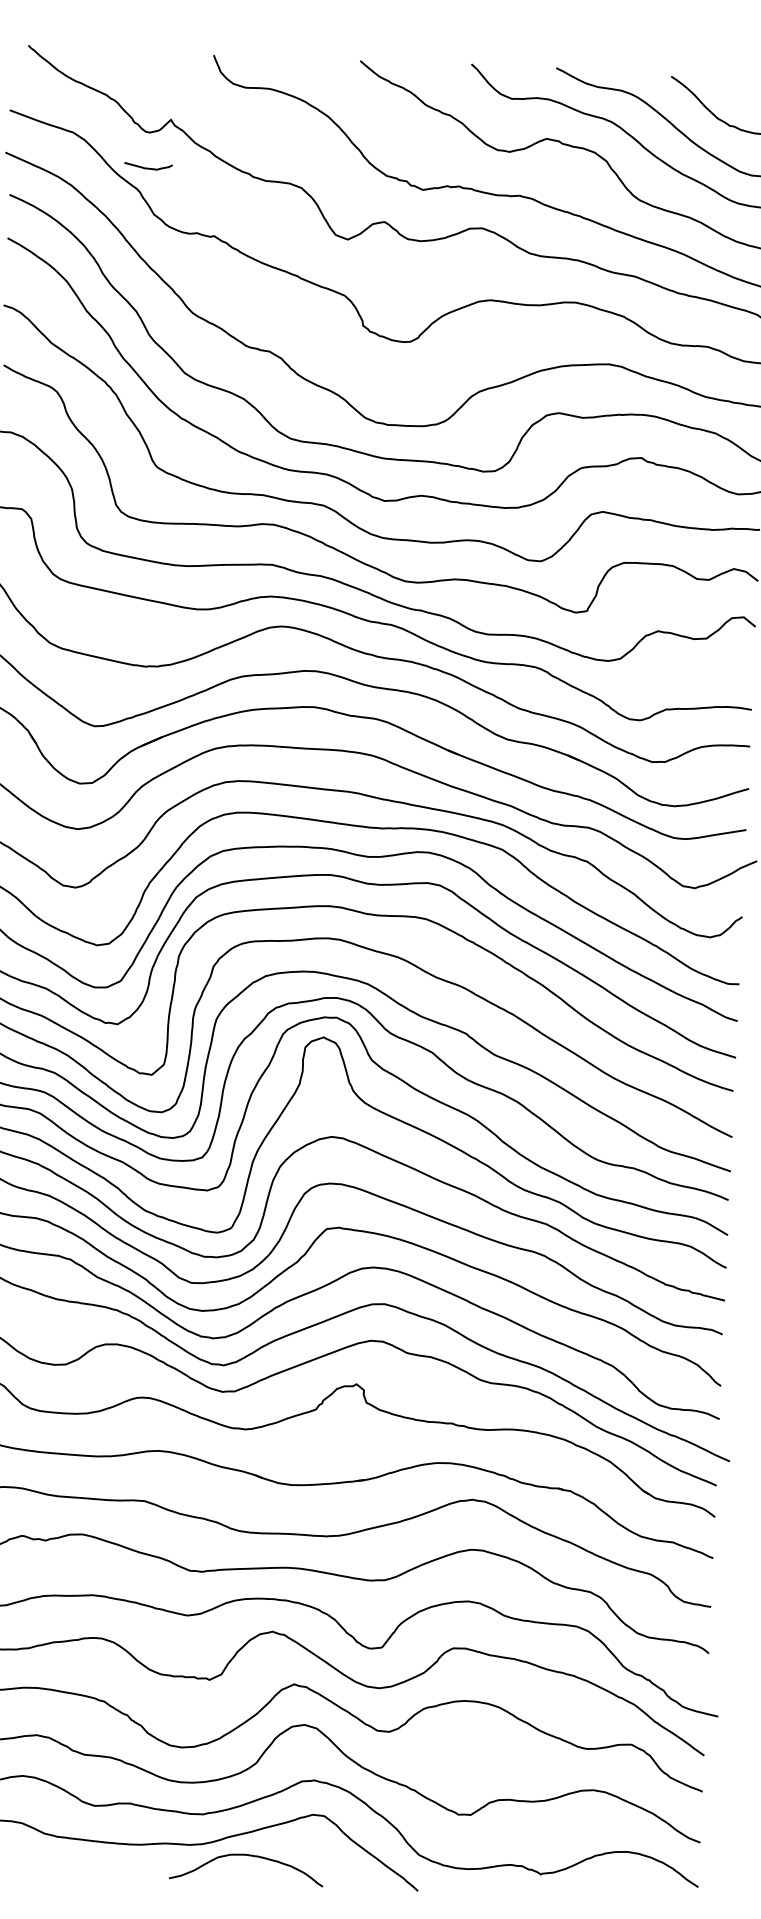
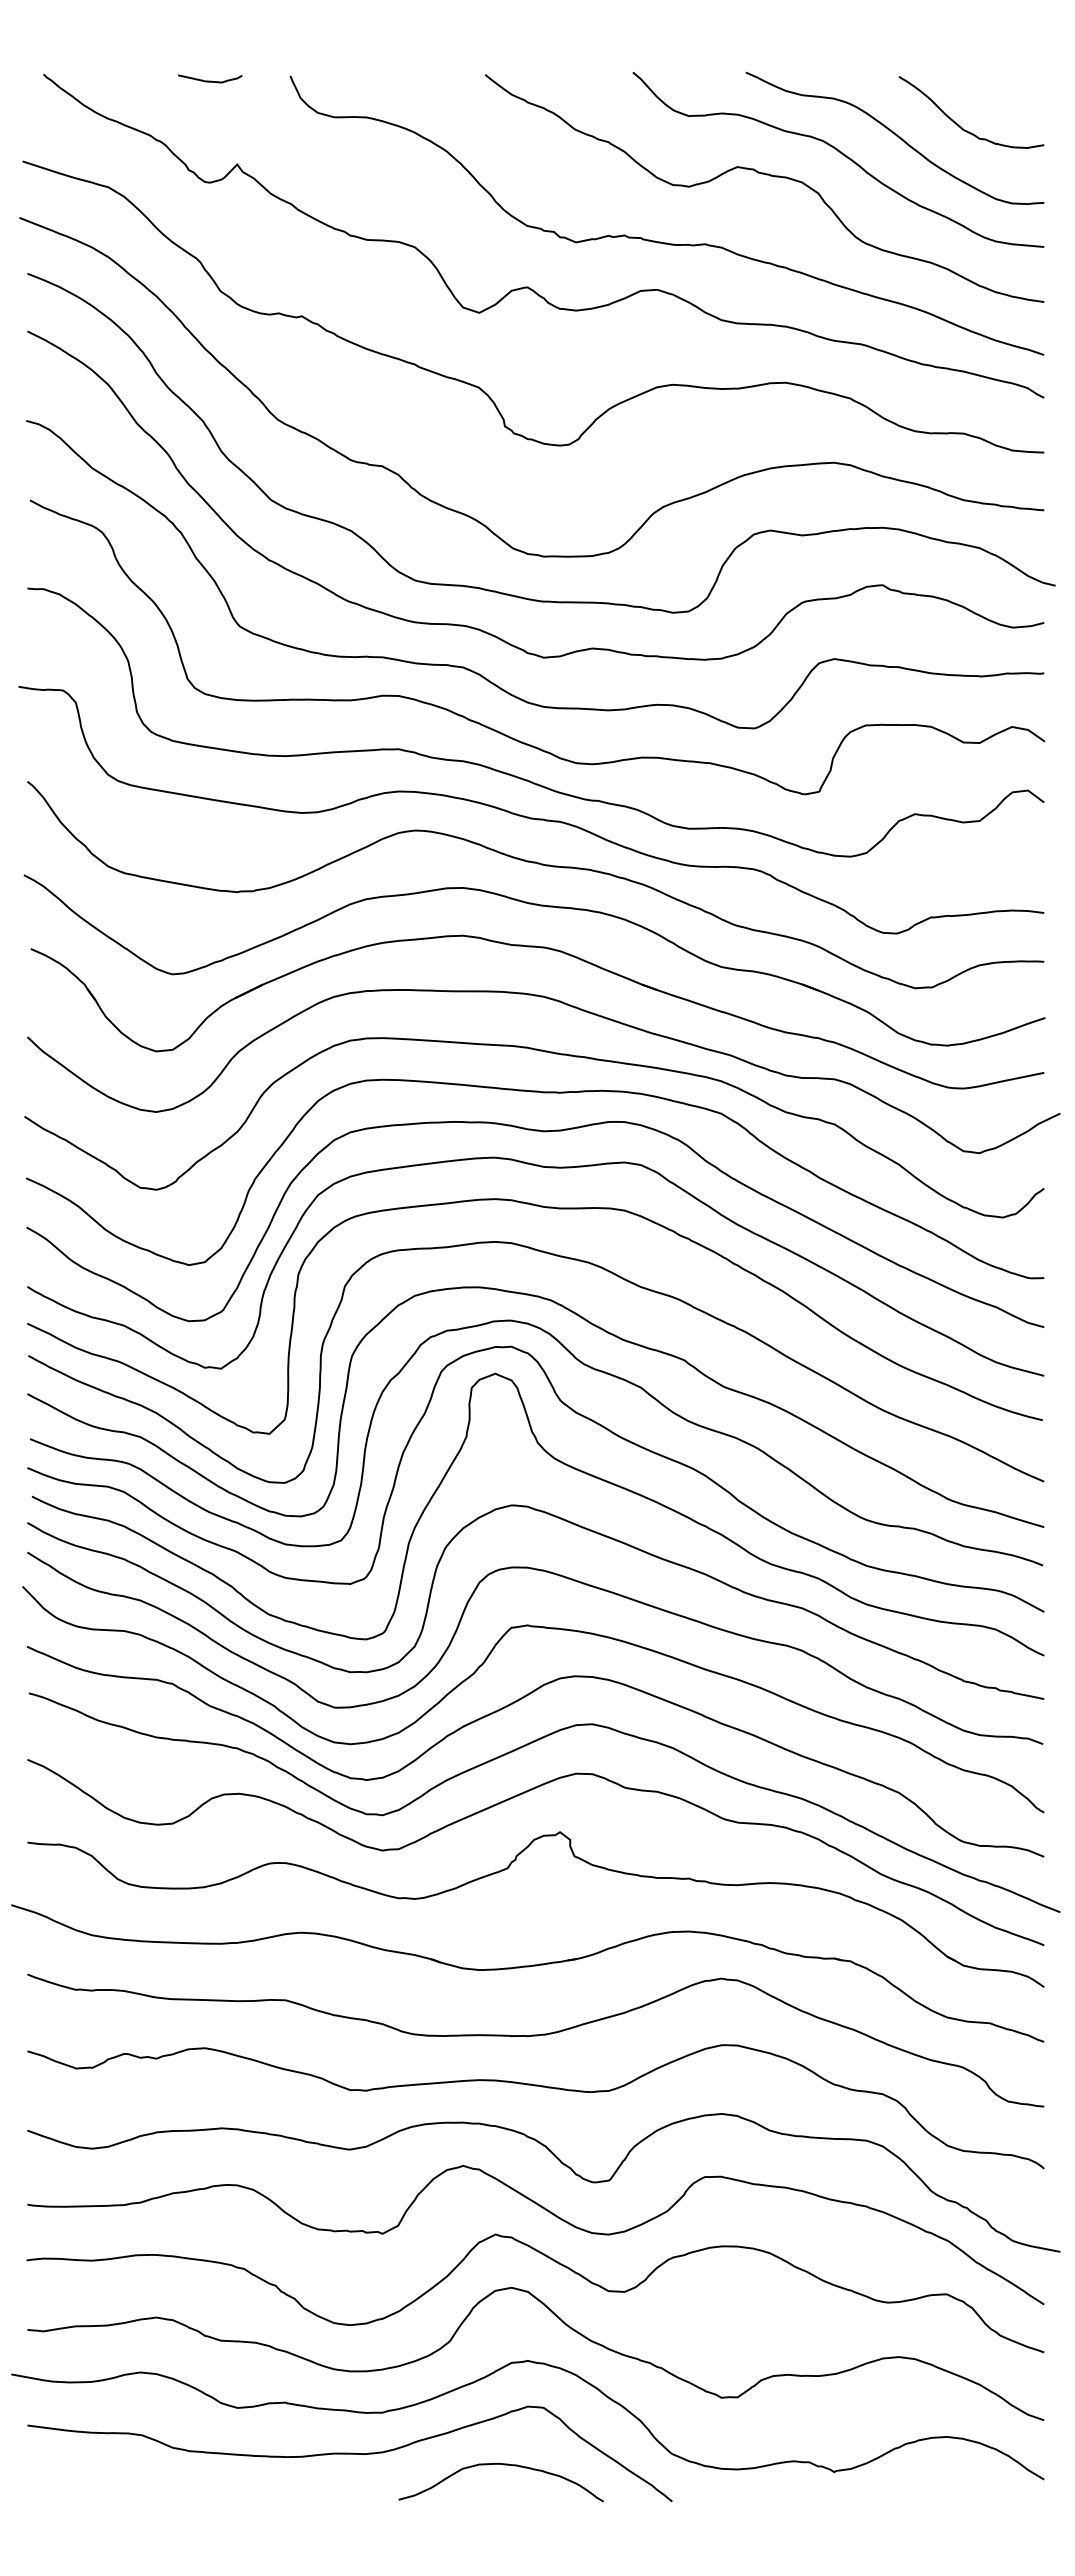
curve: (148, 167) -> (210, 80), moved
curve: (248, 1856) -> (503, 2465), moved

